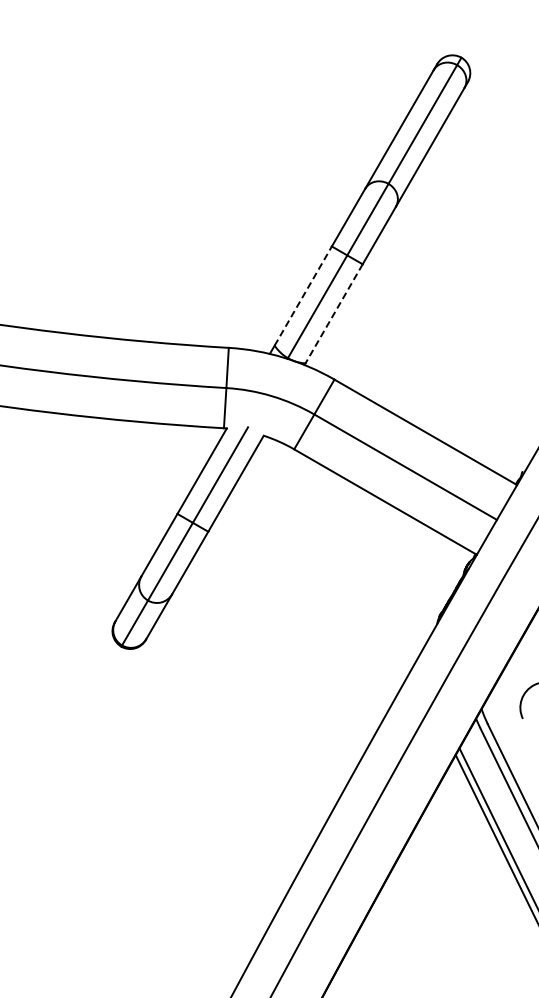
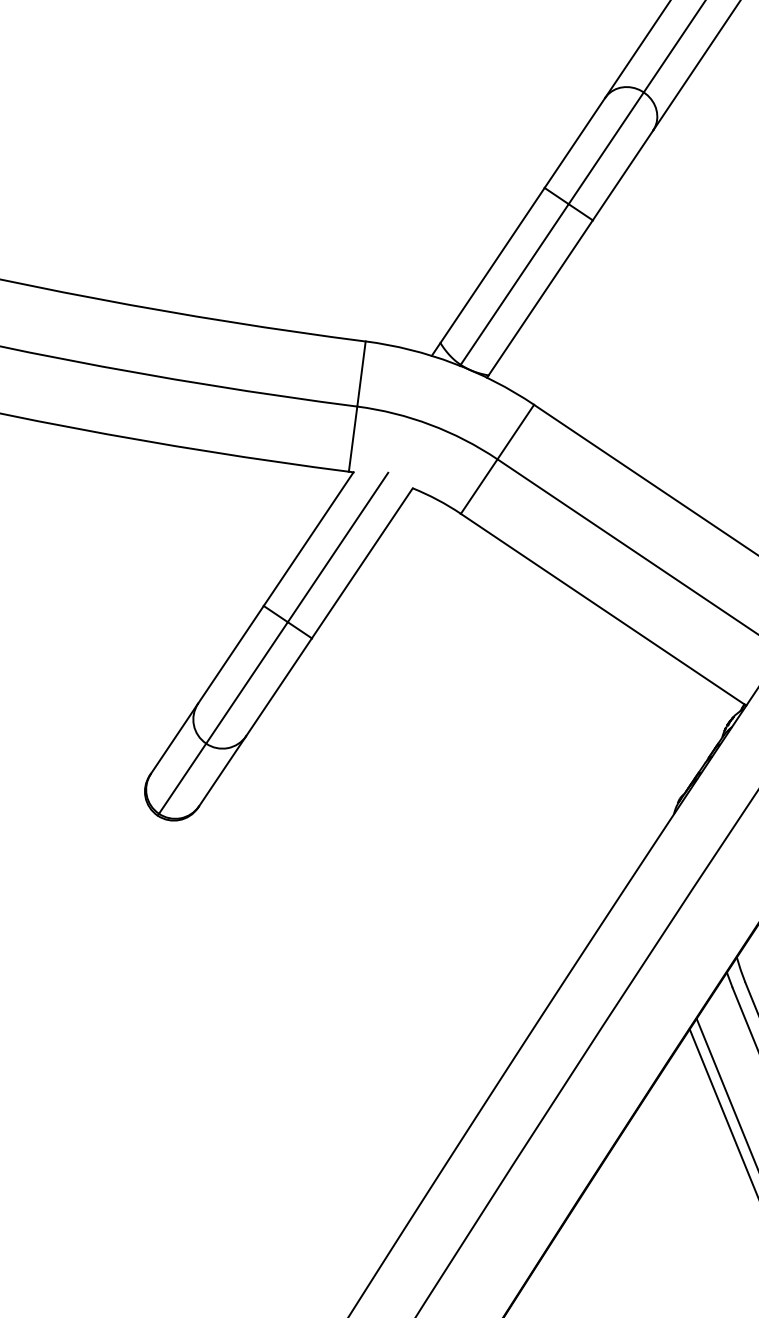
line: (303, 295) -> (493, 264), dashed -> solid
line: (333, 314) -> (539, 298), dashed -> solid

